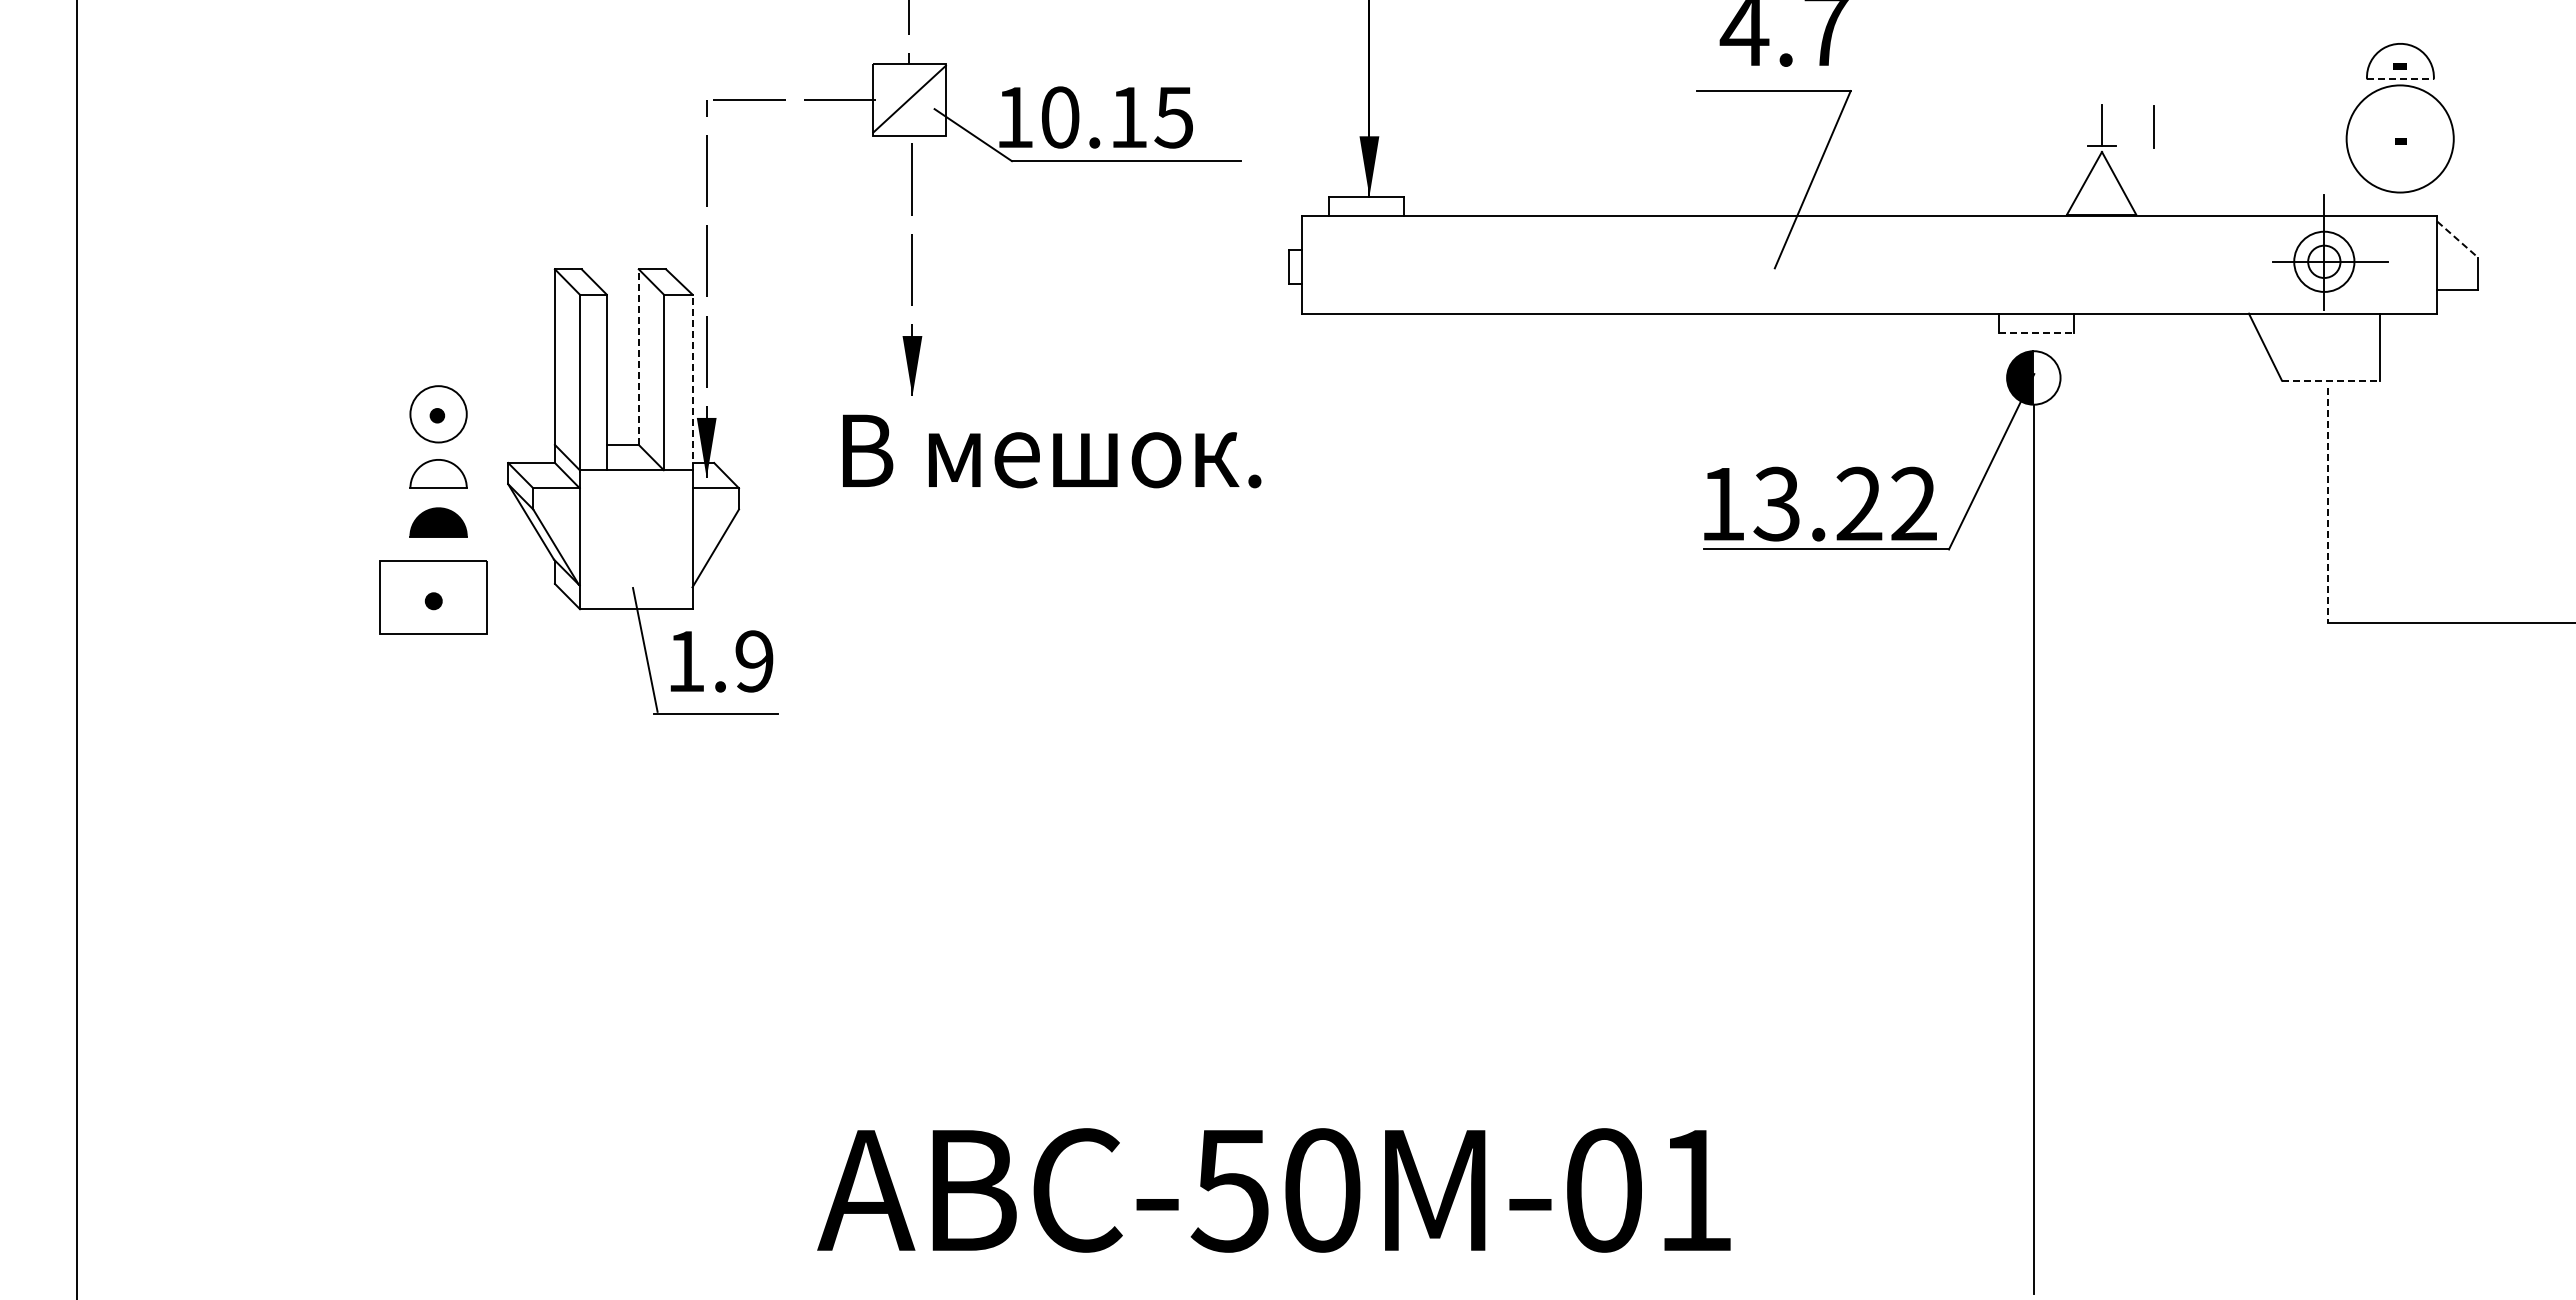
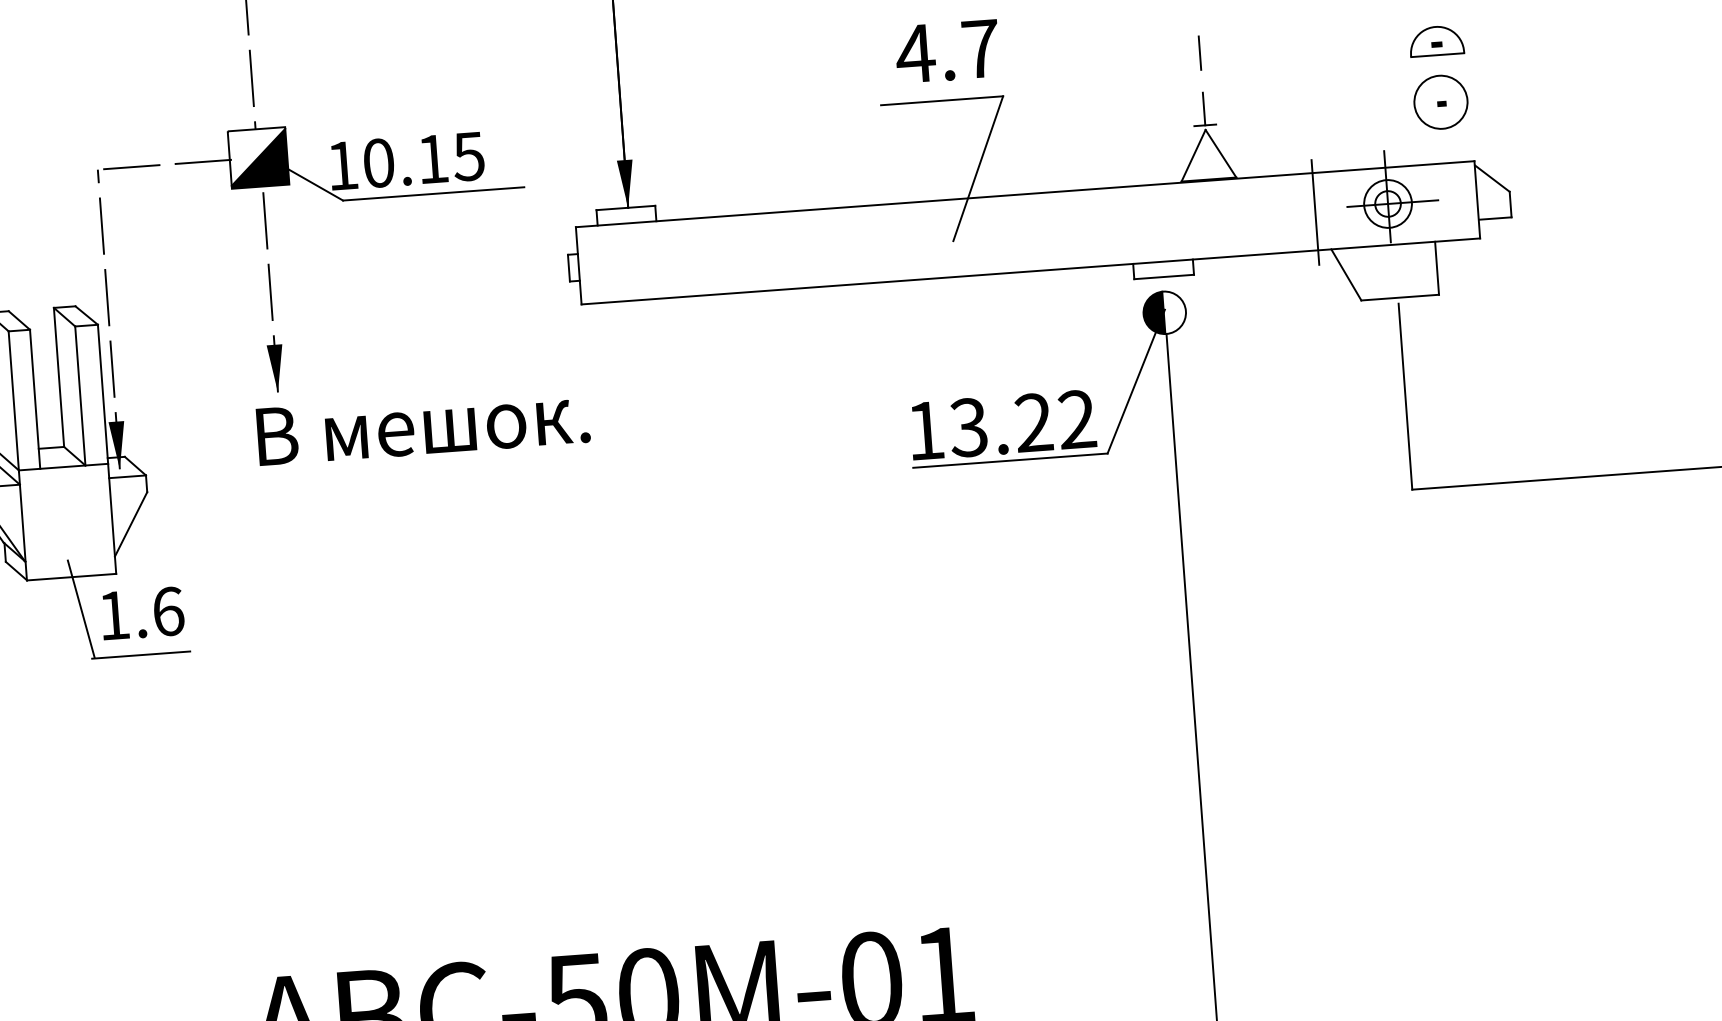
line: (2400, 79) -> (1437, 55), dashed -> solid
fill: (909, 100) -> (258, 158), added
line: (2153, 126) -> (1199, 52), moved
circle: (2399, 138) -> (1440, 101), size x0.62
line: (2458, 240) -> (1493, 179), dashed -> solid
line: (2232, 265) -> (1315, 212), added
line: (2036, 332) -> (1164, 276), dashed -> solid
line: (638, 357) -> (58, 377), dashed -> solid
line: (2331, 380) -> (1400, 297), dashed -> solid
line: (692, 382) -> (103, 394), dashed -> solid
text: (1052, 451) -> (423, 425), moved
line: (2328, 506) -> (1405, 397), dashed -> solid
text: (754, 661) -> (168, 611), 1.9 -> 1.6

